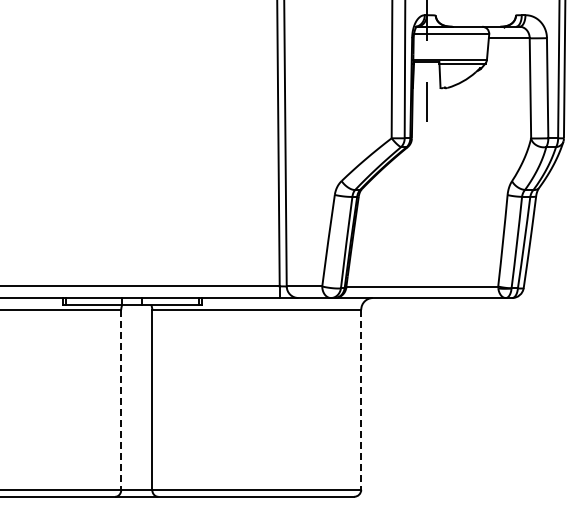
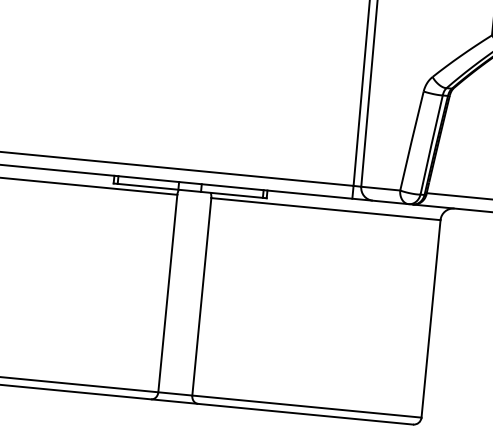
line: (121, 400) -> (168, 294), dashed -> solid
line: (361, 400) -> (431, 319), dashed -> solid

